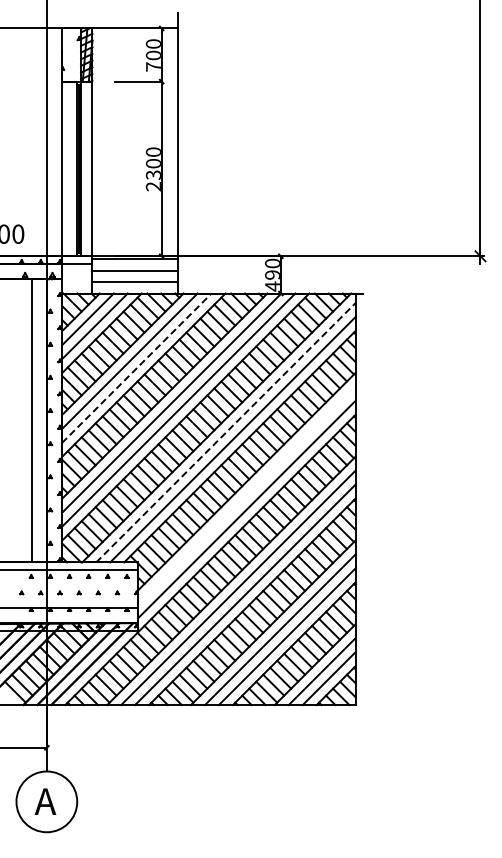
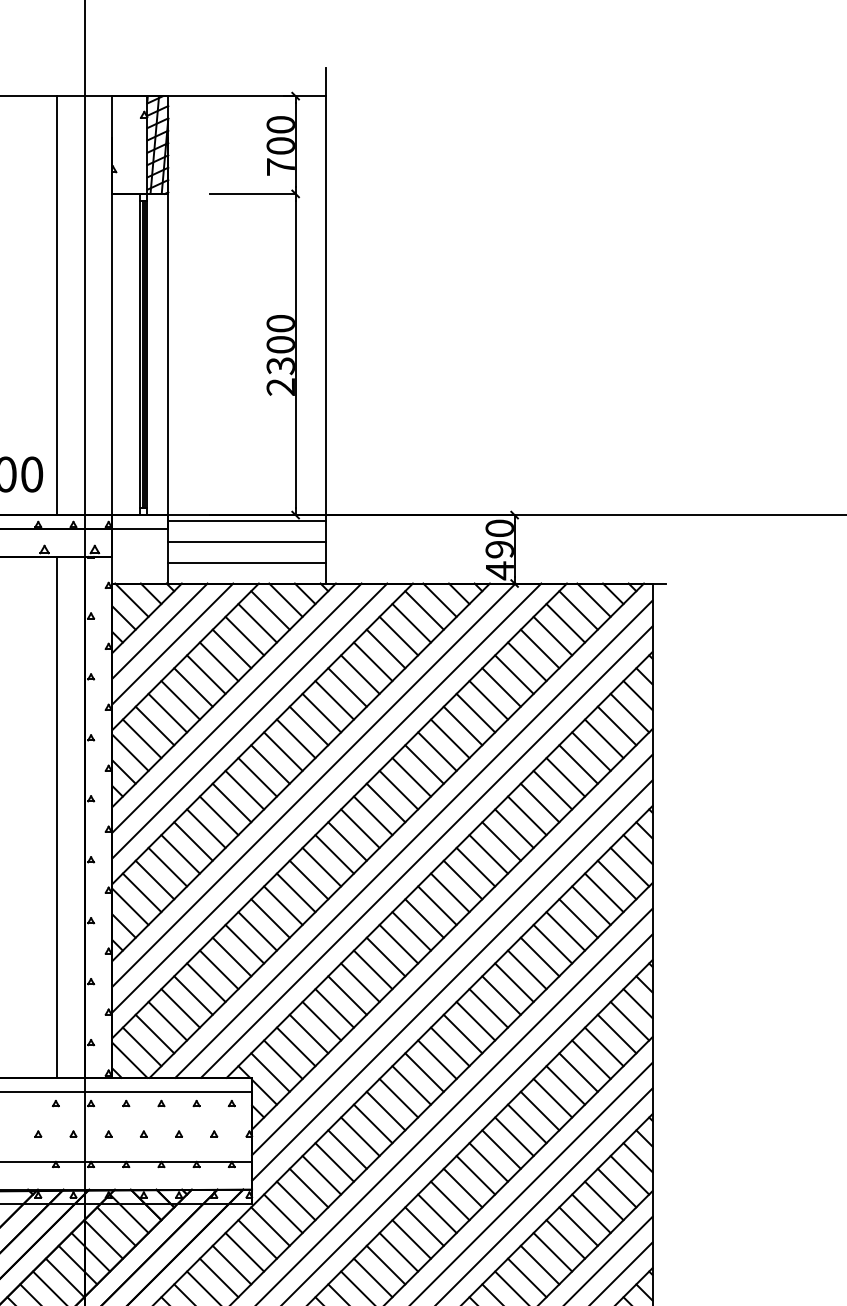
line: (31, 142) -> (56, 305), added
line: (136, 368) -> (249, 721), dashed -> solid
line: (226, 432) -> (414, 839), dashed -> solid
line: (246, 495) -> (451, 954), added

